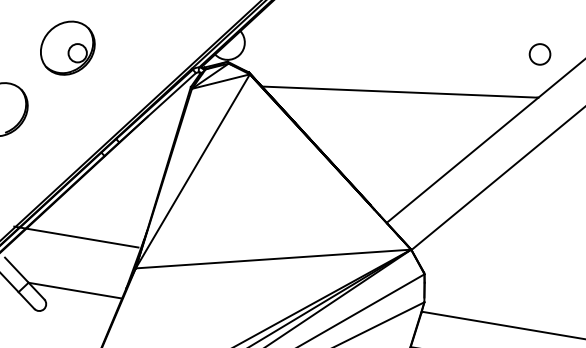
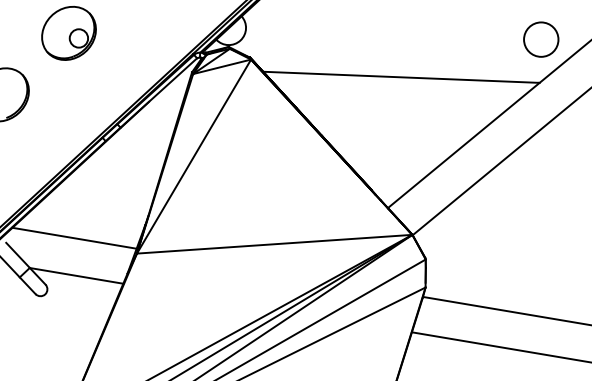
circle: (540, 54) -> (541, 39), size x1.67
line: (76, 236) -> (74, 237), moved

